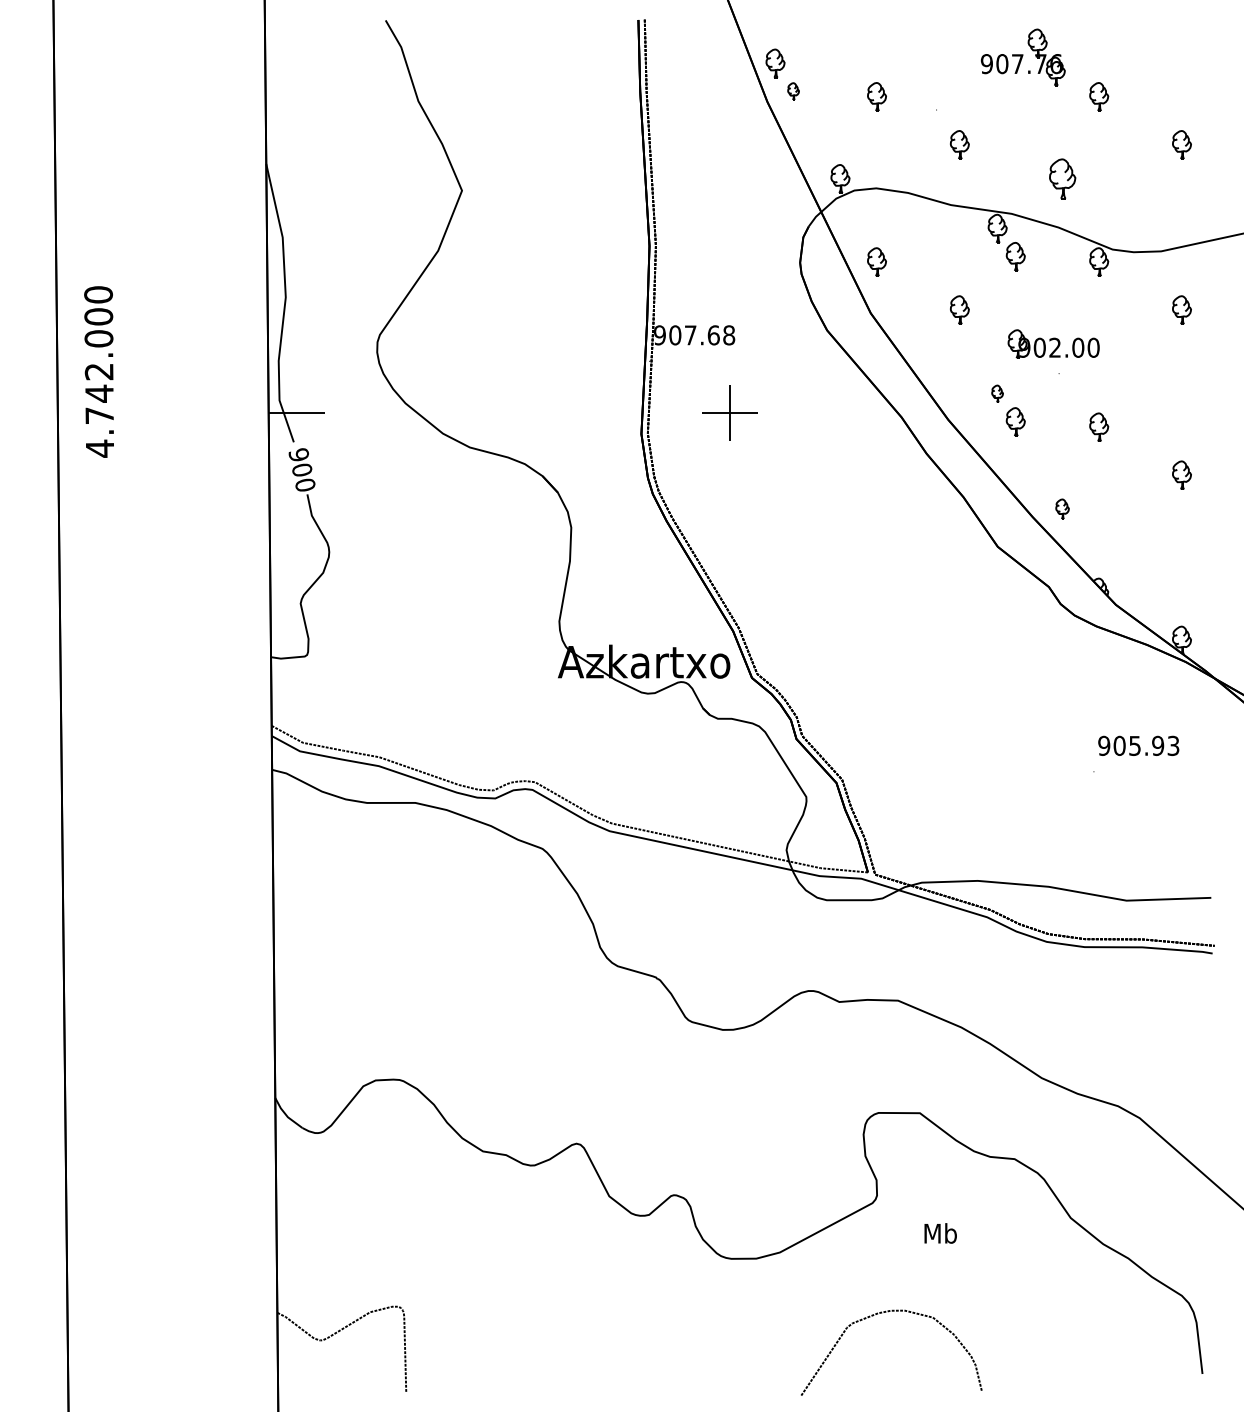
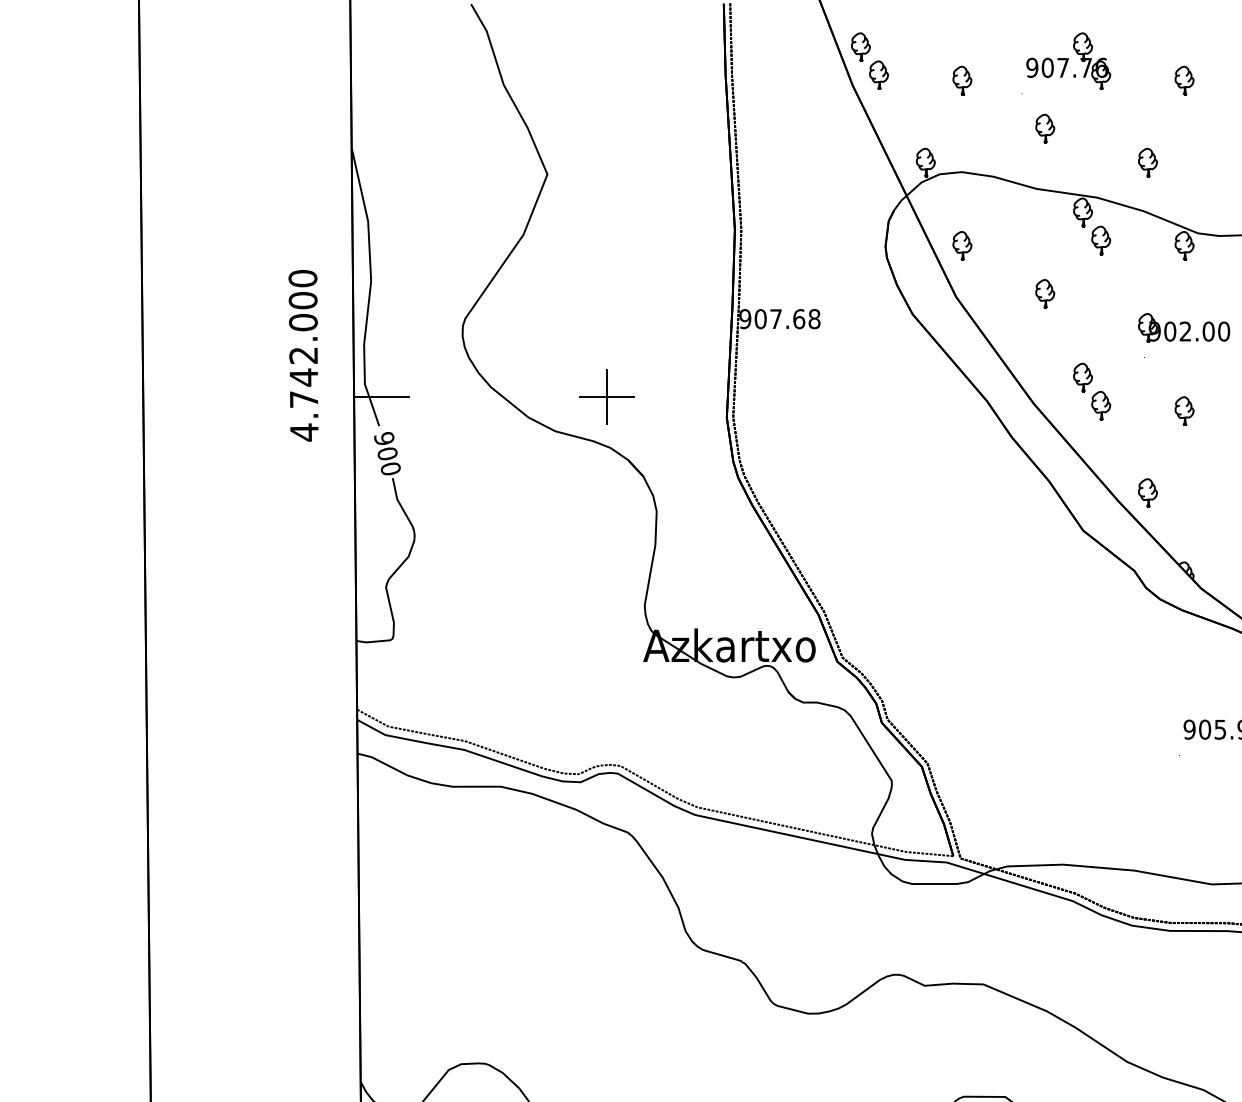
part: (1022, 57) -> (1067, 61), moved
part: (793, 91) -> (878, 75), size x1.67
part: (1062, 178) -> (1147, 162), size x0.71
part: (1053, 343) -> (1183, 327), moved
text: (98, 371) -> (302, 355), moved
part: (997, 393) -> (1082, 377), size x1.67
part: (729, 412) -> (605, 396), moved
part: (1062, 508) -> (1147, 492), size x1.43

